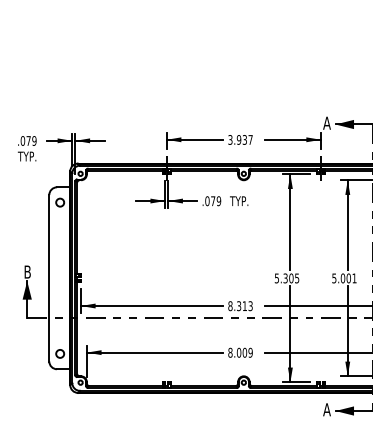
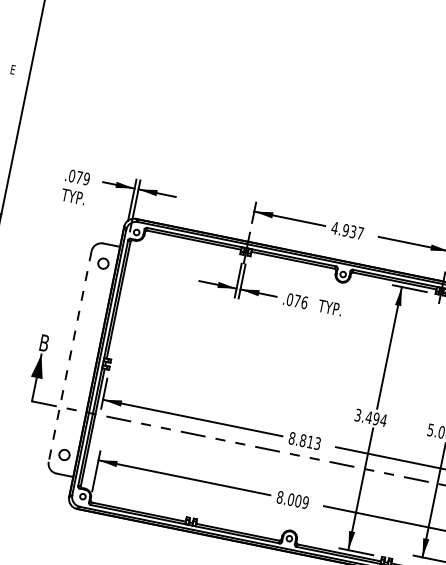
text: (230, 139) -> (335, 227), 3.937 -> 4.937
text: (218, 201) -> (303, 302), .079 -> .076
line: (49, 278) -> (70, 356), solid -> dashed
text: (287, 278) -> (371, 418), 5.305 -> 3.494
text: (238, 306) -> (302, 440), 8.313 -> 8.813

